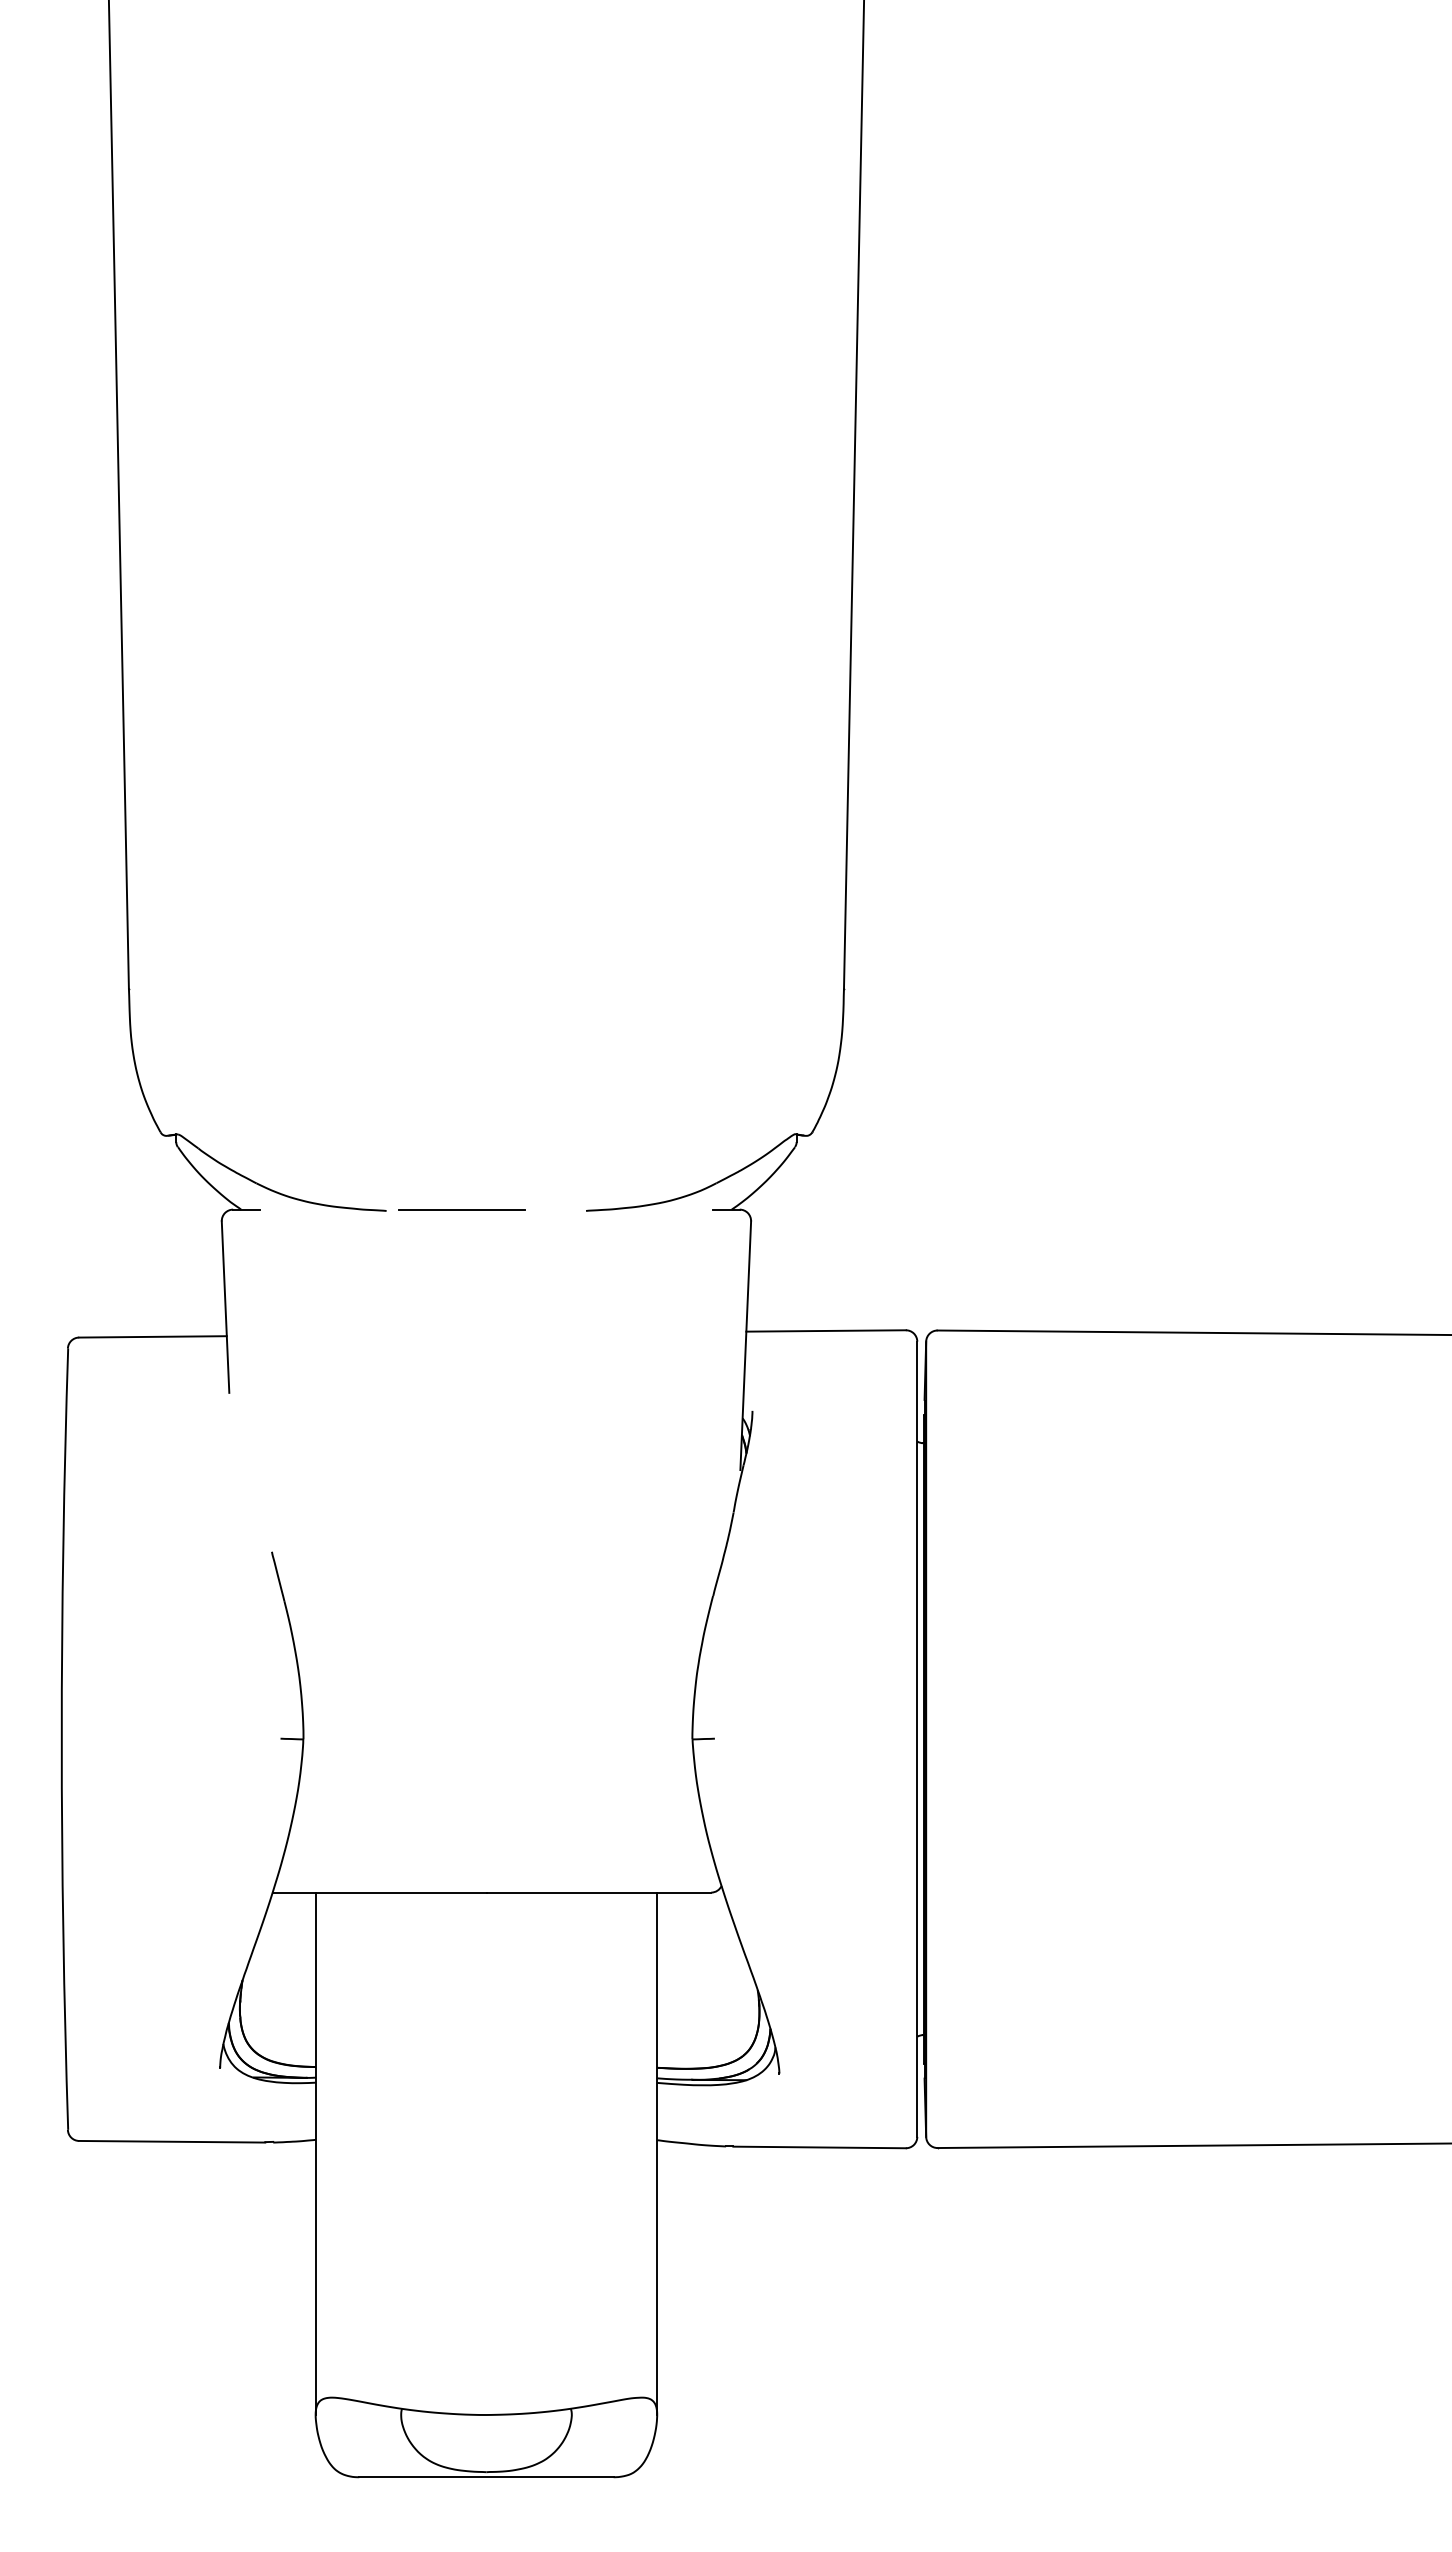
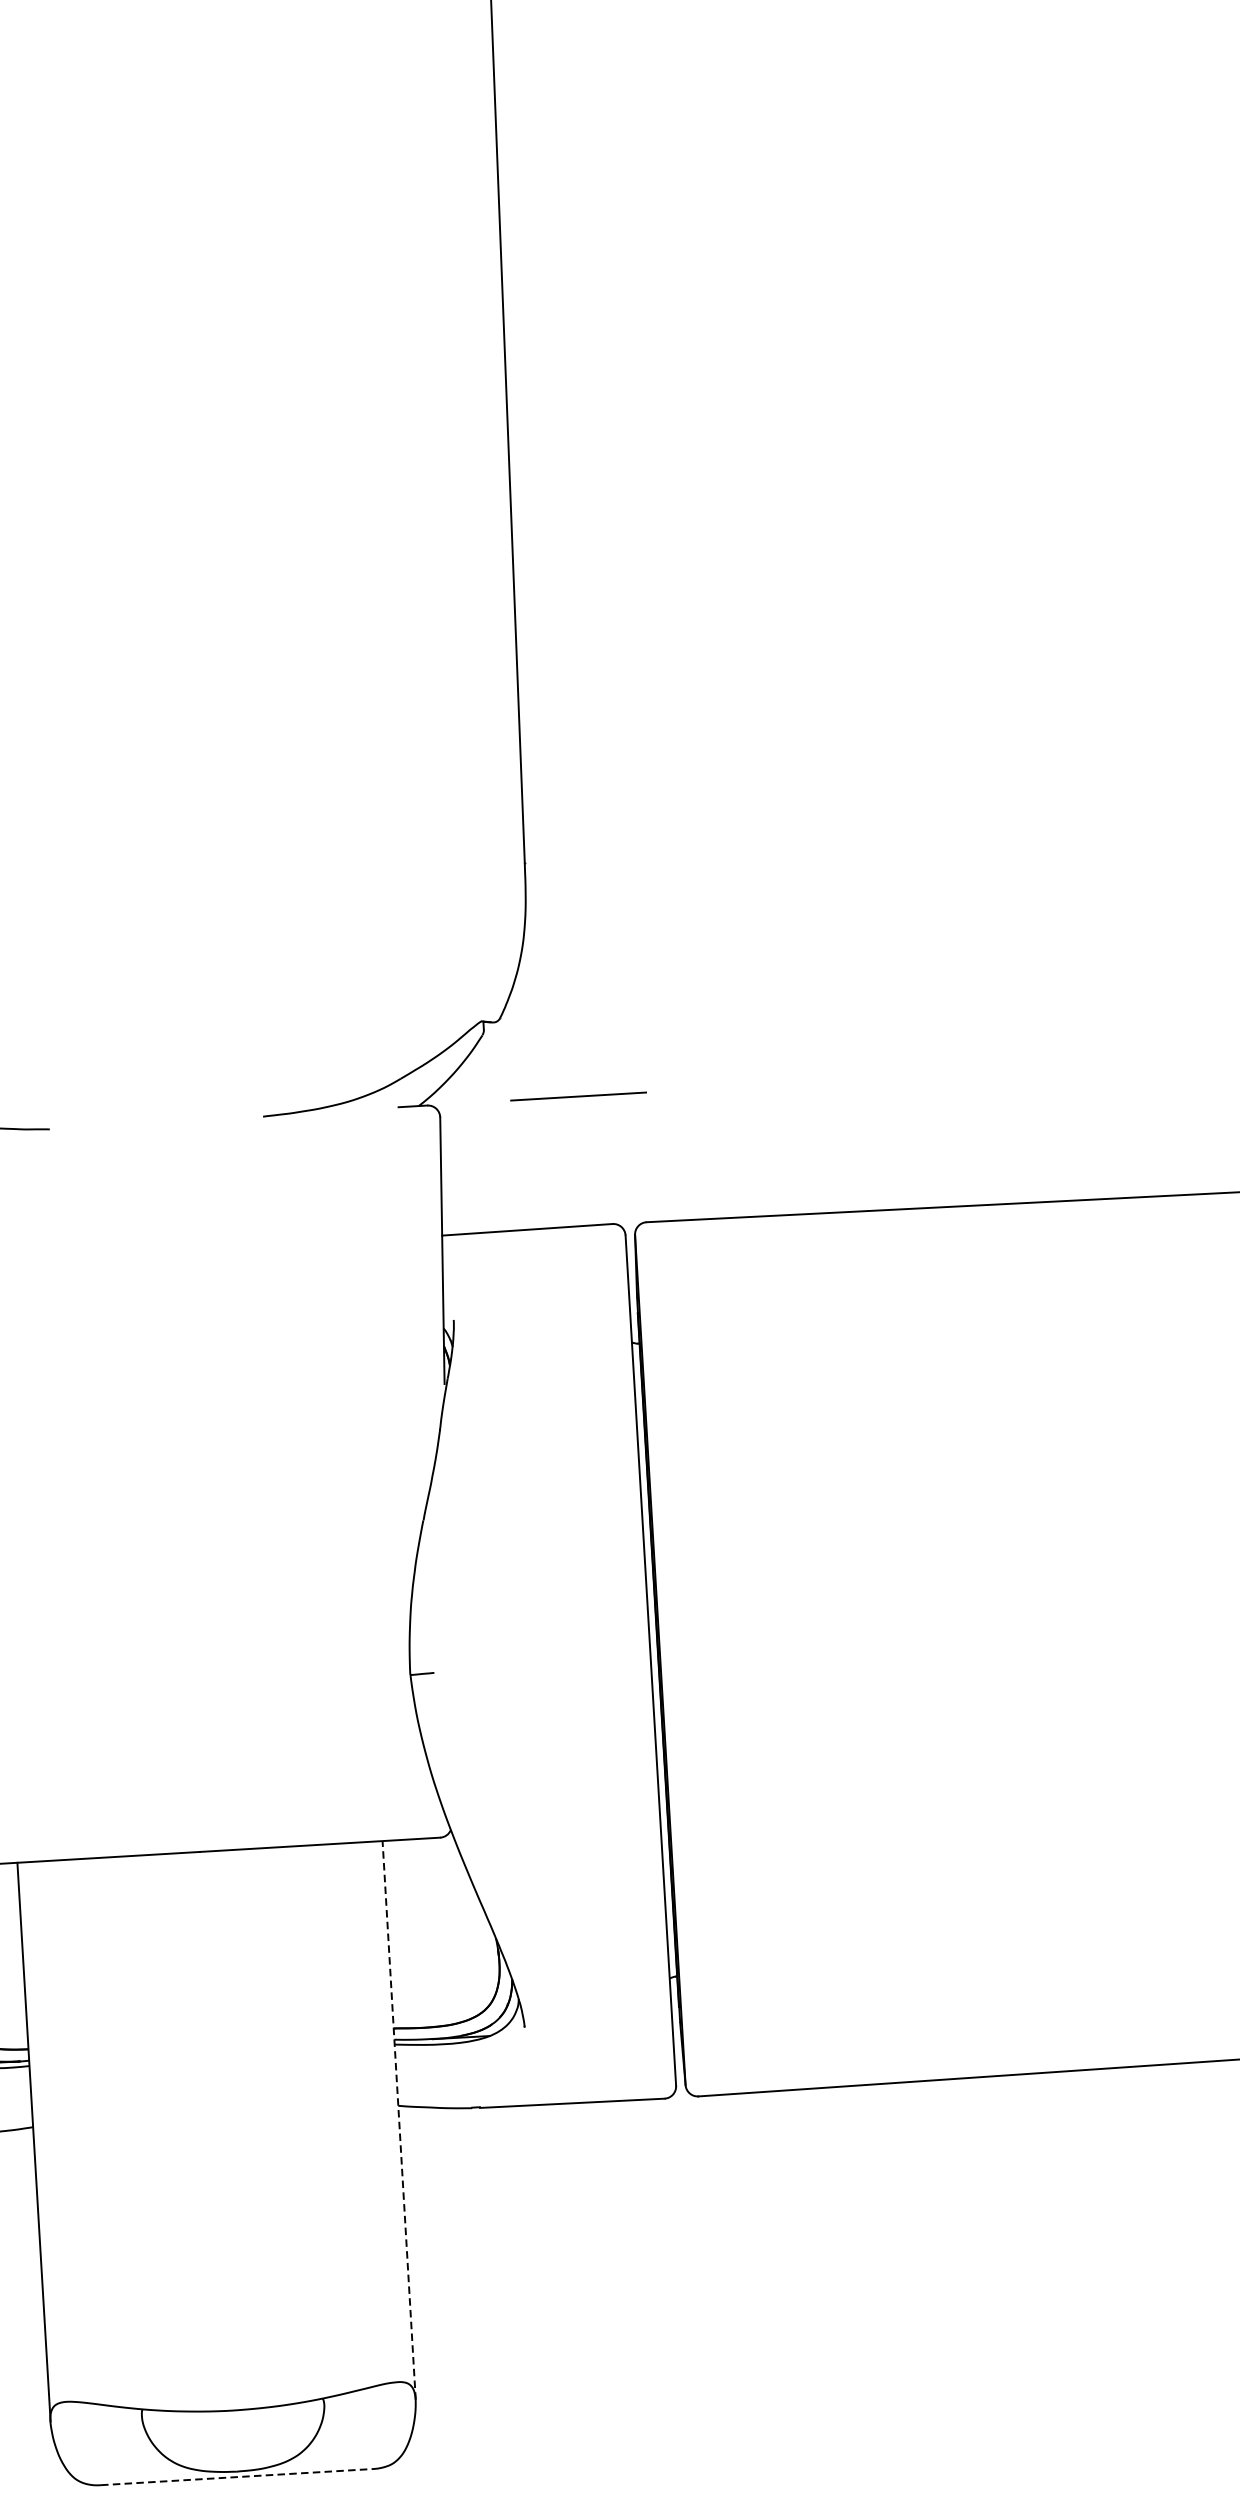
line: (461, 1209) -> (577, 1096), moved
line: (657, 2153) -> (399, 2120), solid -> dashed
line: (486, 2477) -> (237, 2477), solid -> dashed

